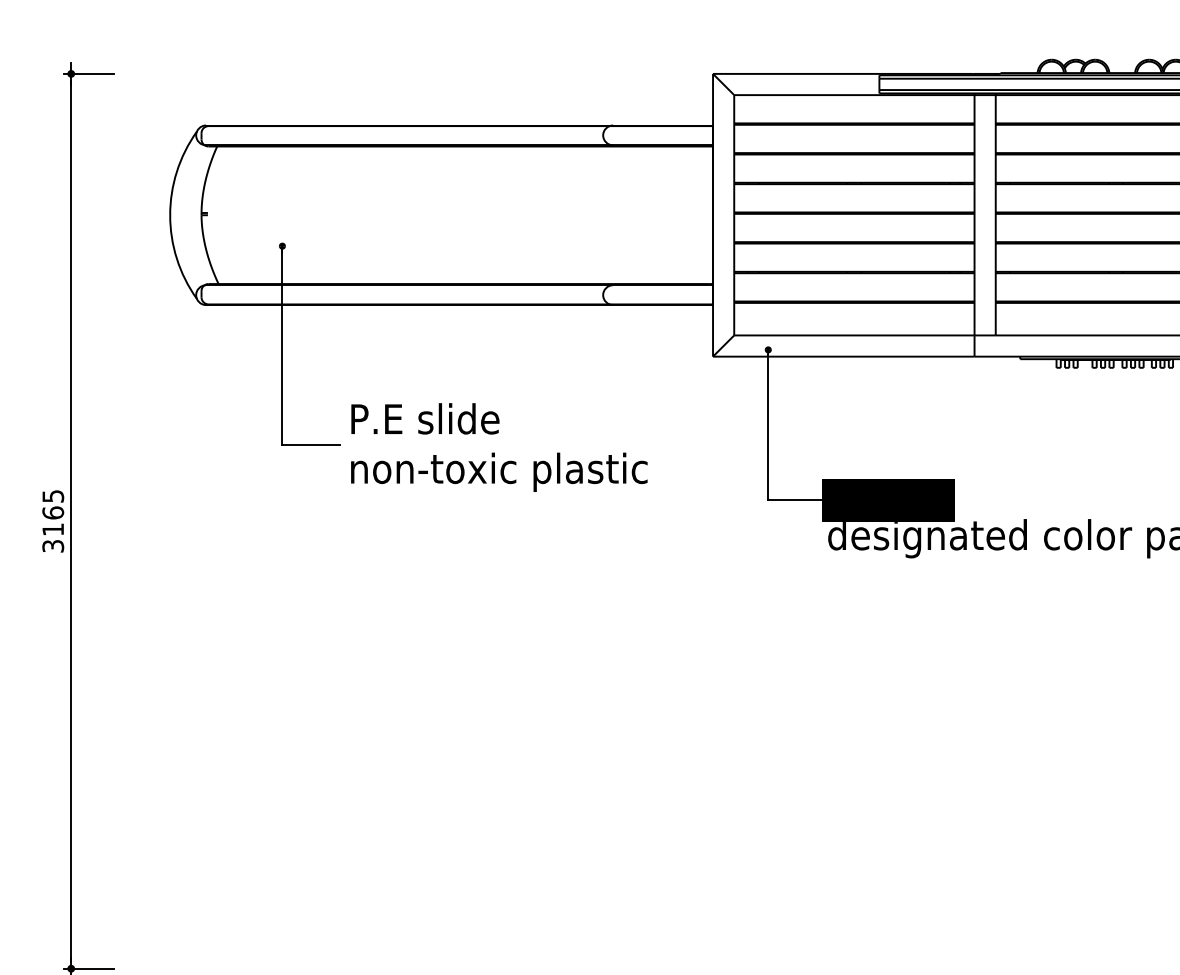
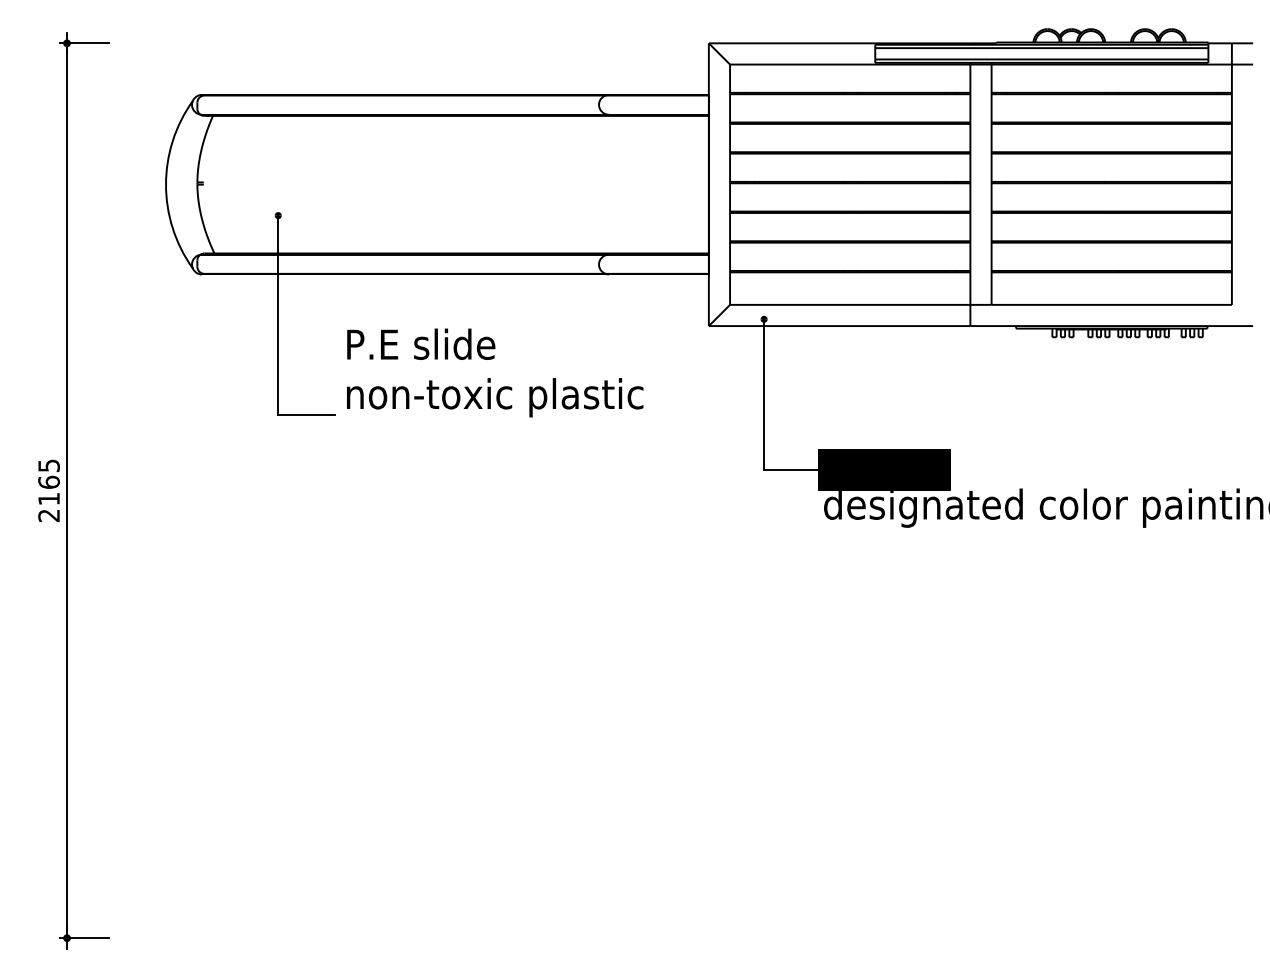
text: (499, 447) -> (495, 372), moved
text: (52, 546) -> (48, 515), 3165 -> 2165

